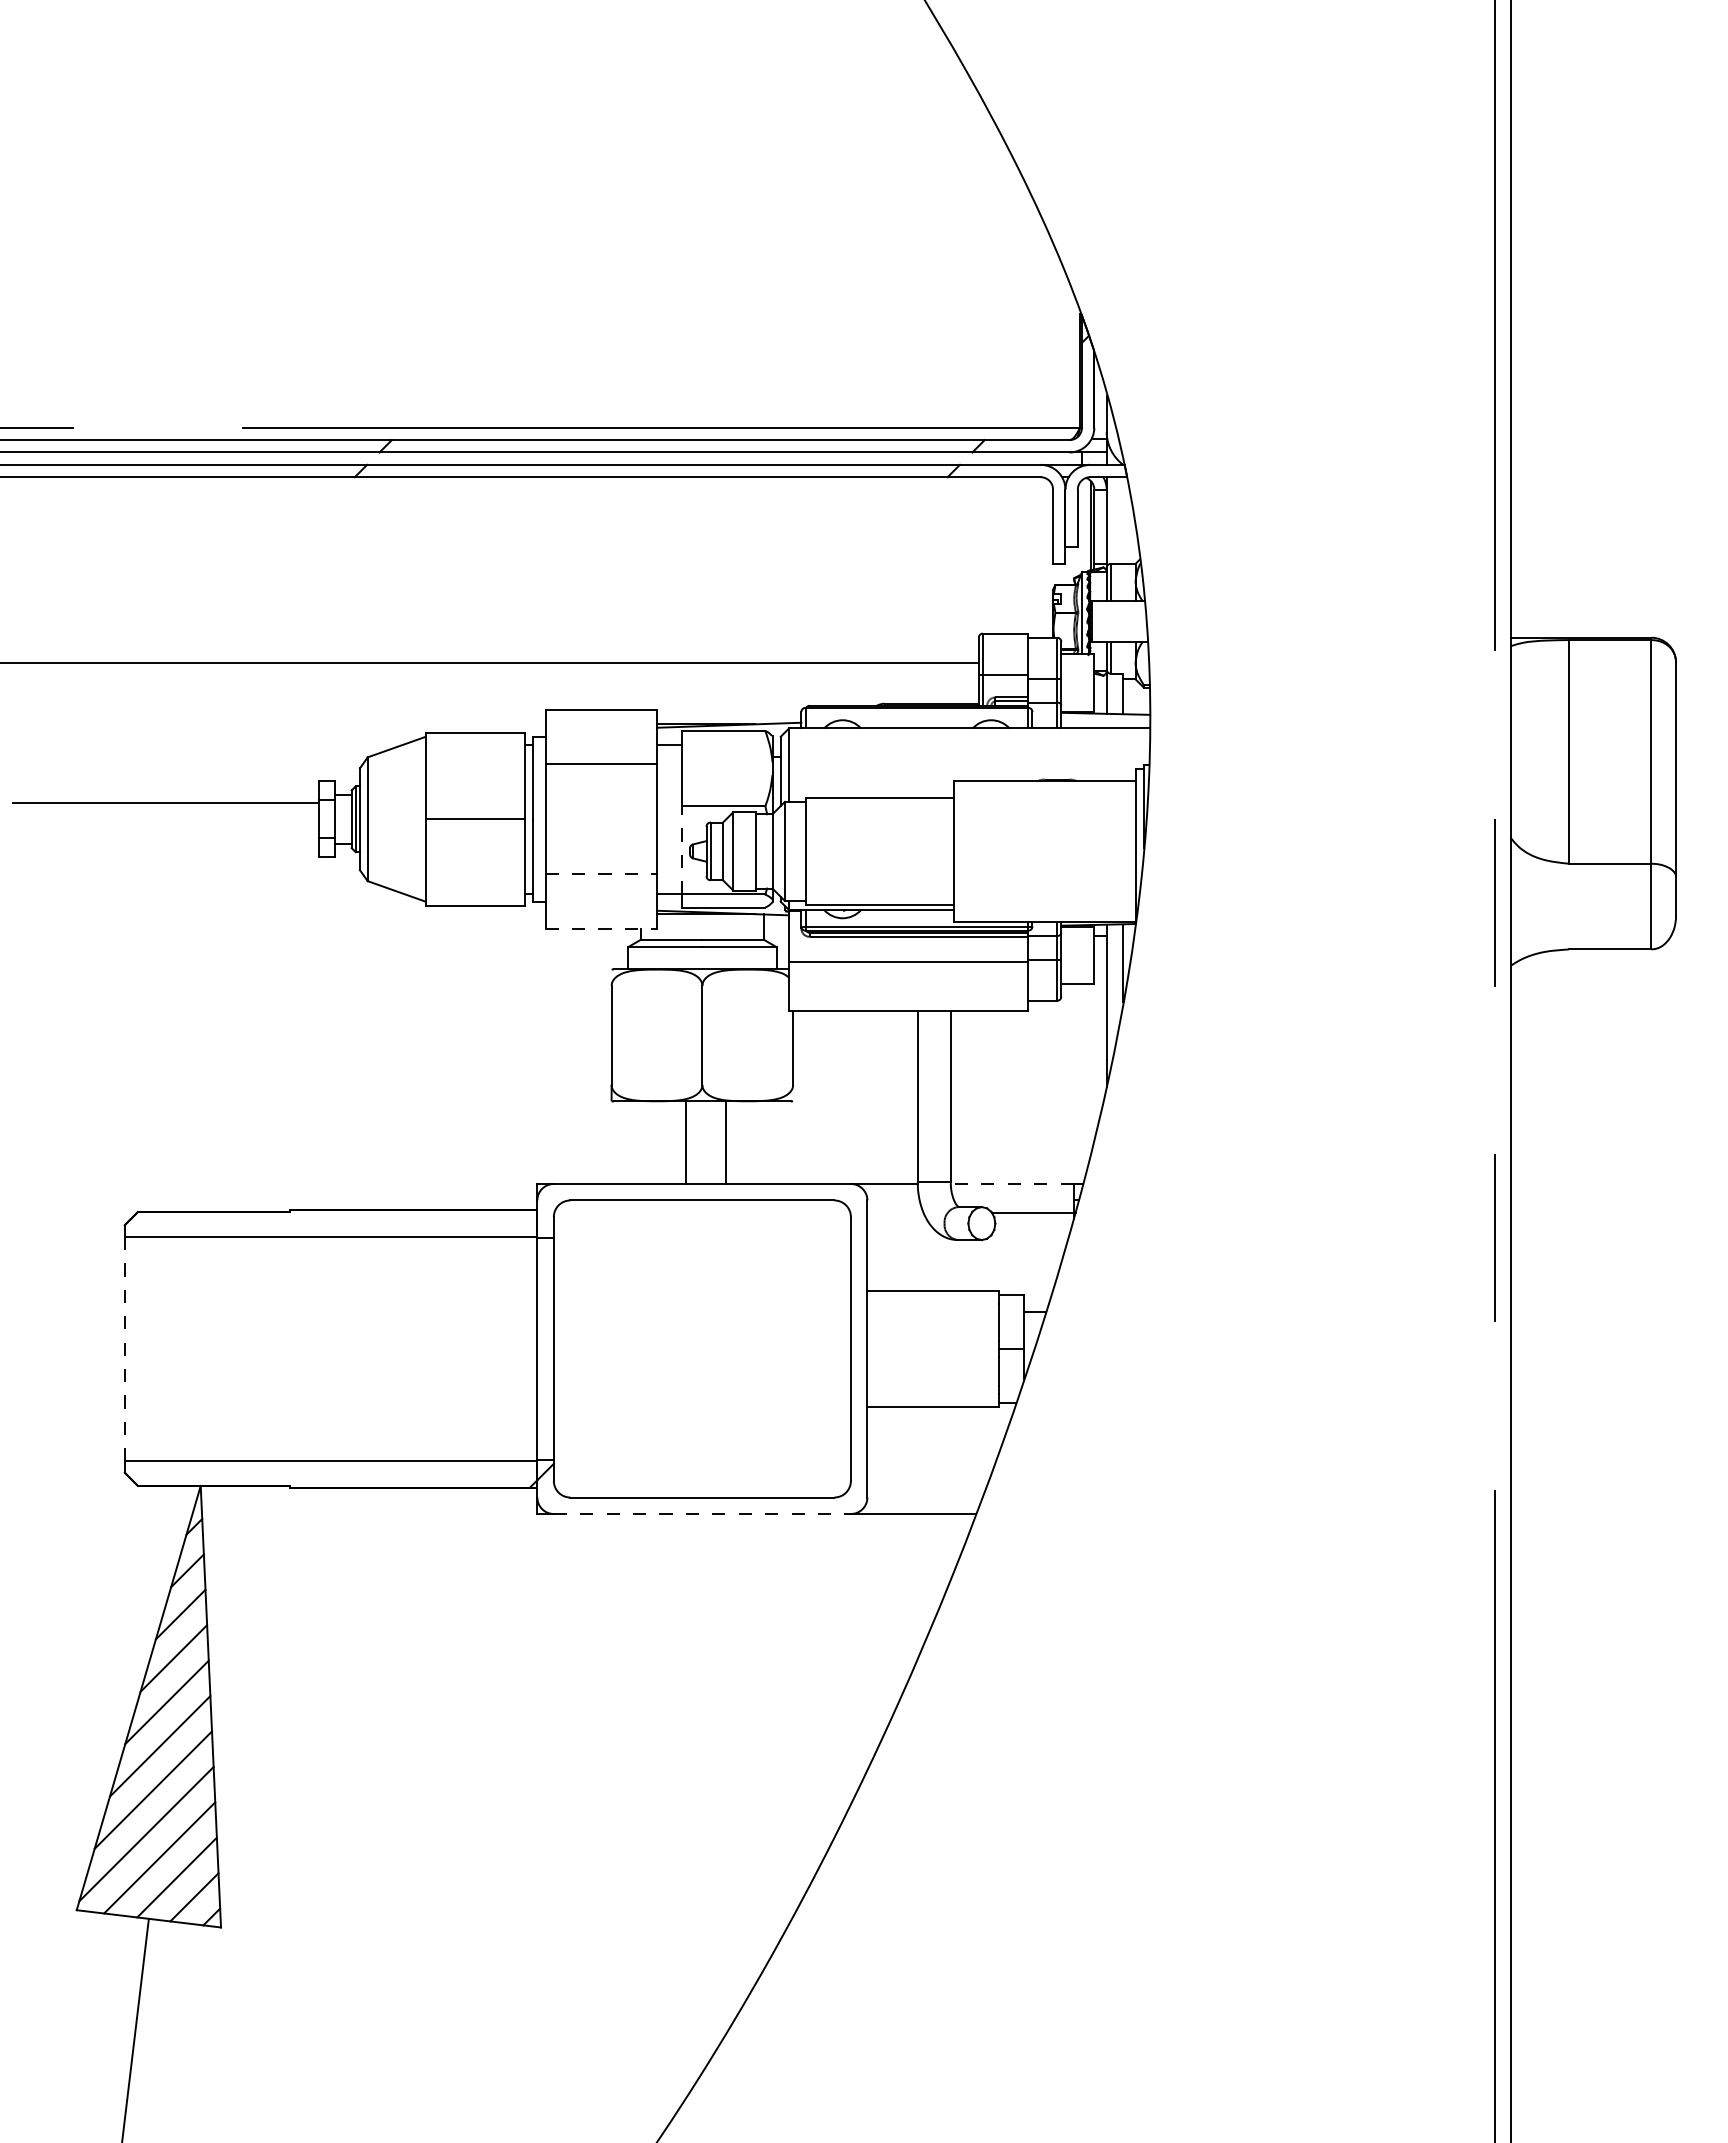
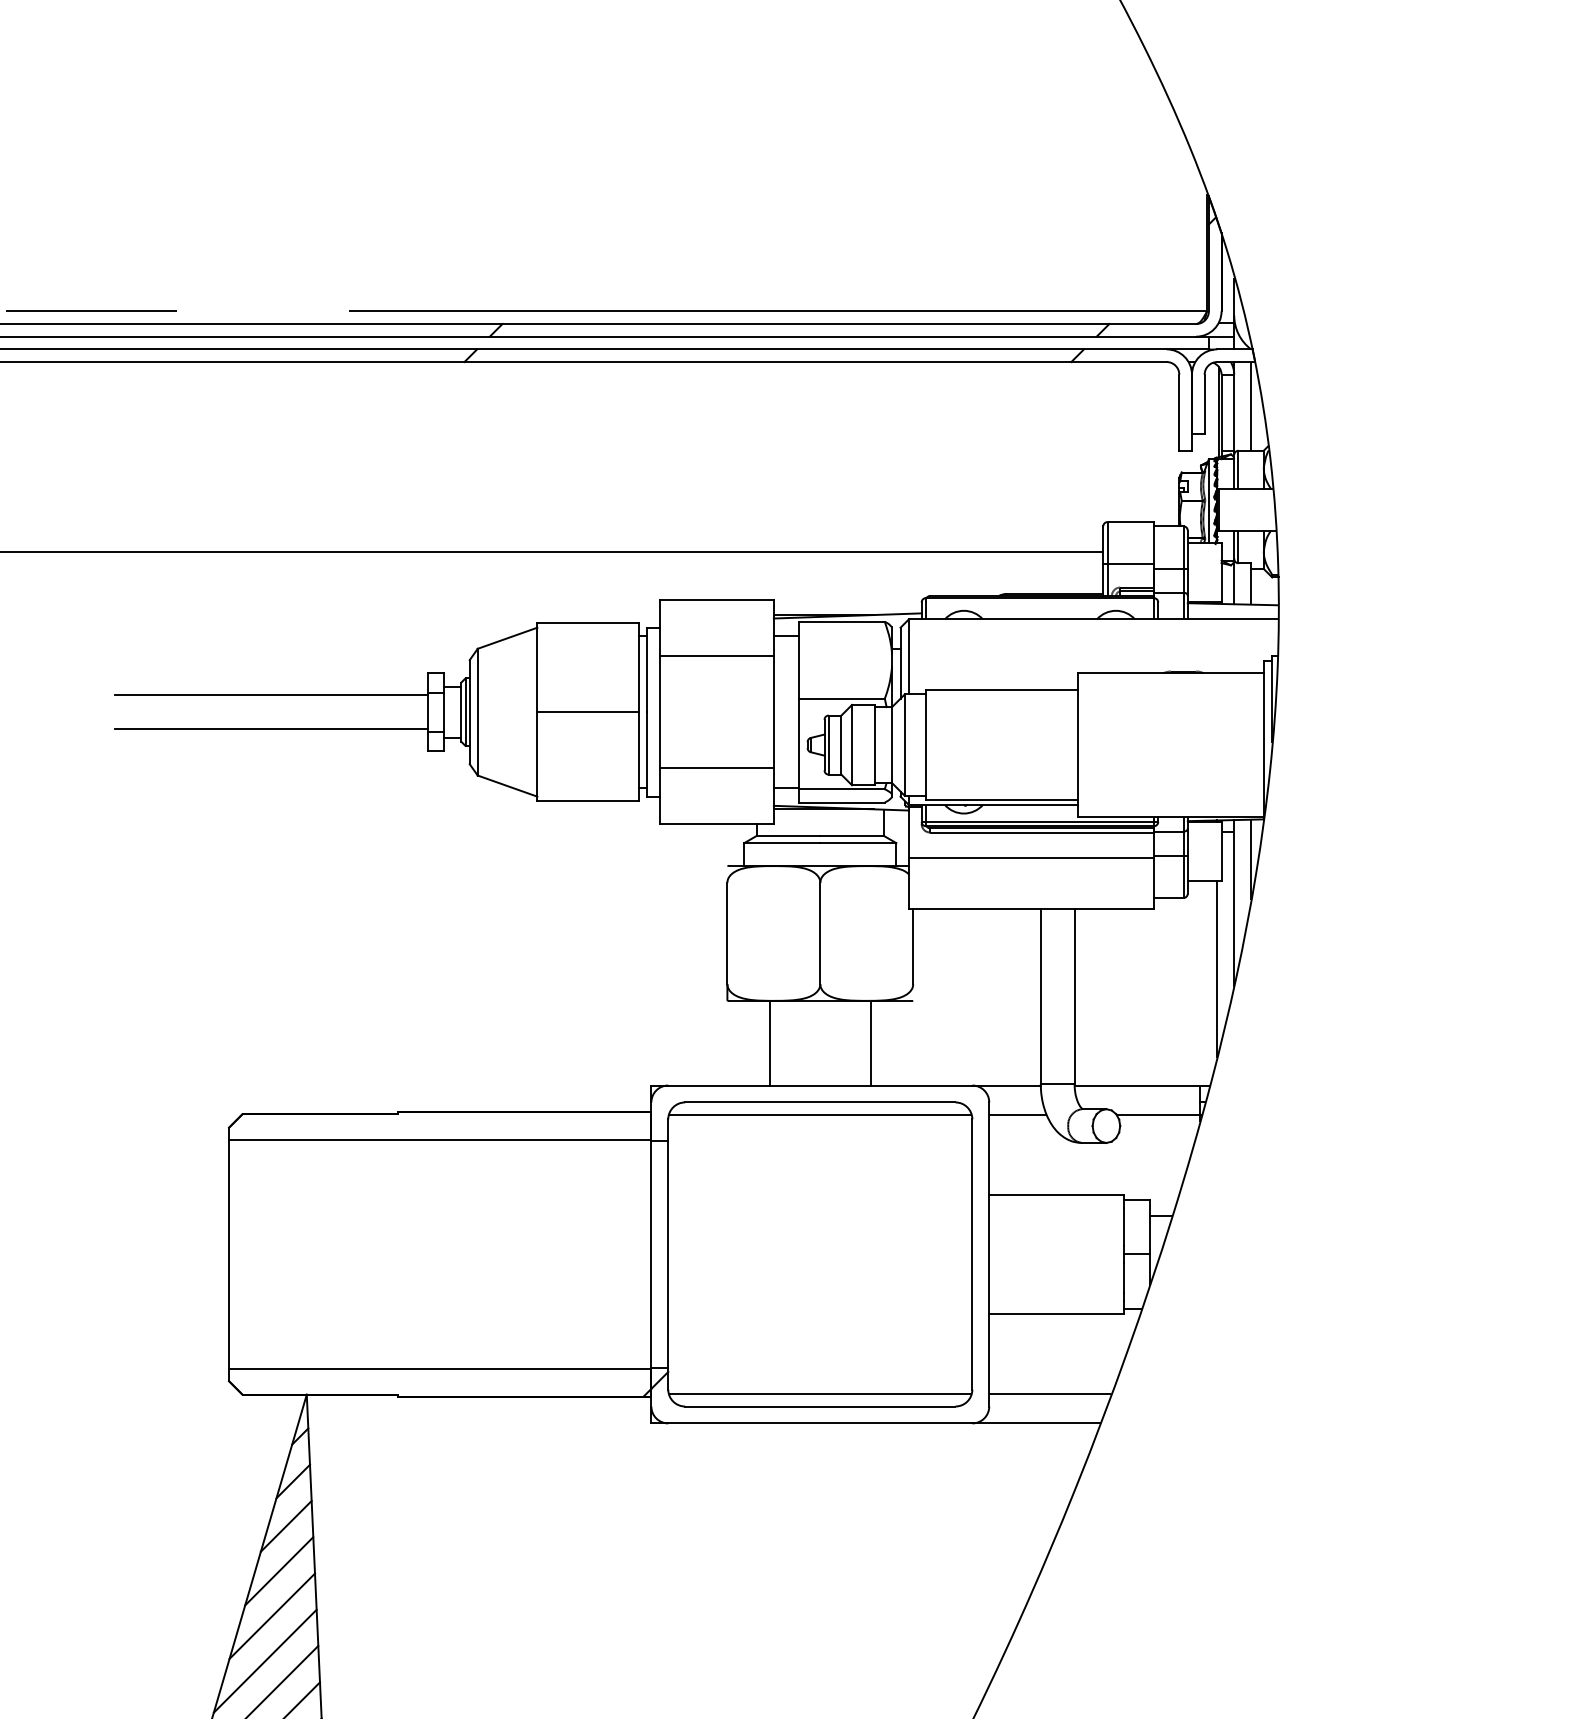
line: (1123, 520) -> (1251, 406), added
line: (165, 835) -> (270, 728), added
line: (681, 849) -> (798, 743), dashed -> solid
line: (601, 874) -> (717, 768), dashed -> solid
line: (601, 928) -> (717, 824), dashed -> solid
line: (1090, 1069) -> (1217, 968), added
line: (685, 1142) -> (870, 1043), moved
line: (725, 1142) -> (769, 1043), moved
line: (1011, 1183) -> (1136, 1085), dashed -> solid
line: (702, 1212) -> (820, 1114), added
line: (895, 1212) -> (1018, 1114), added
line: (124, 1349) -> (228, 1254), dashed -> solid
line: (702, 1485) -> (820, 1394), added
line: (926, 1485) -> (1049, 1394), added
line: (702, 1514) -> (820, 1423), dashed -> solid

